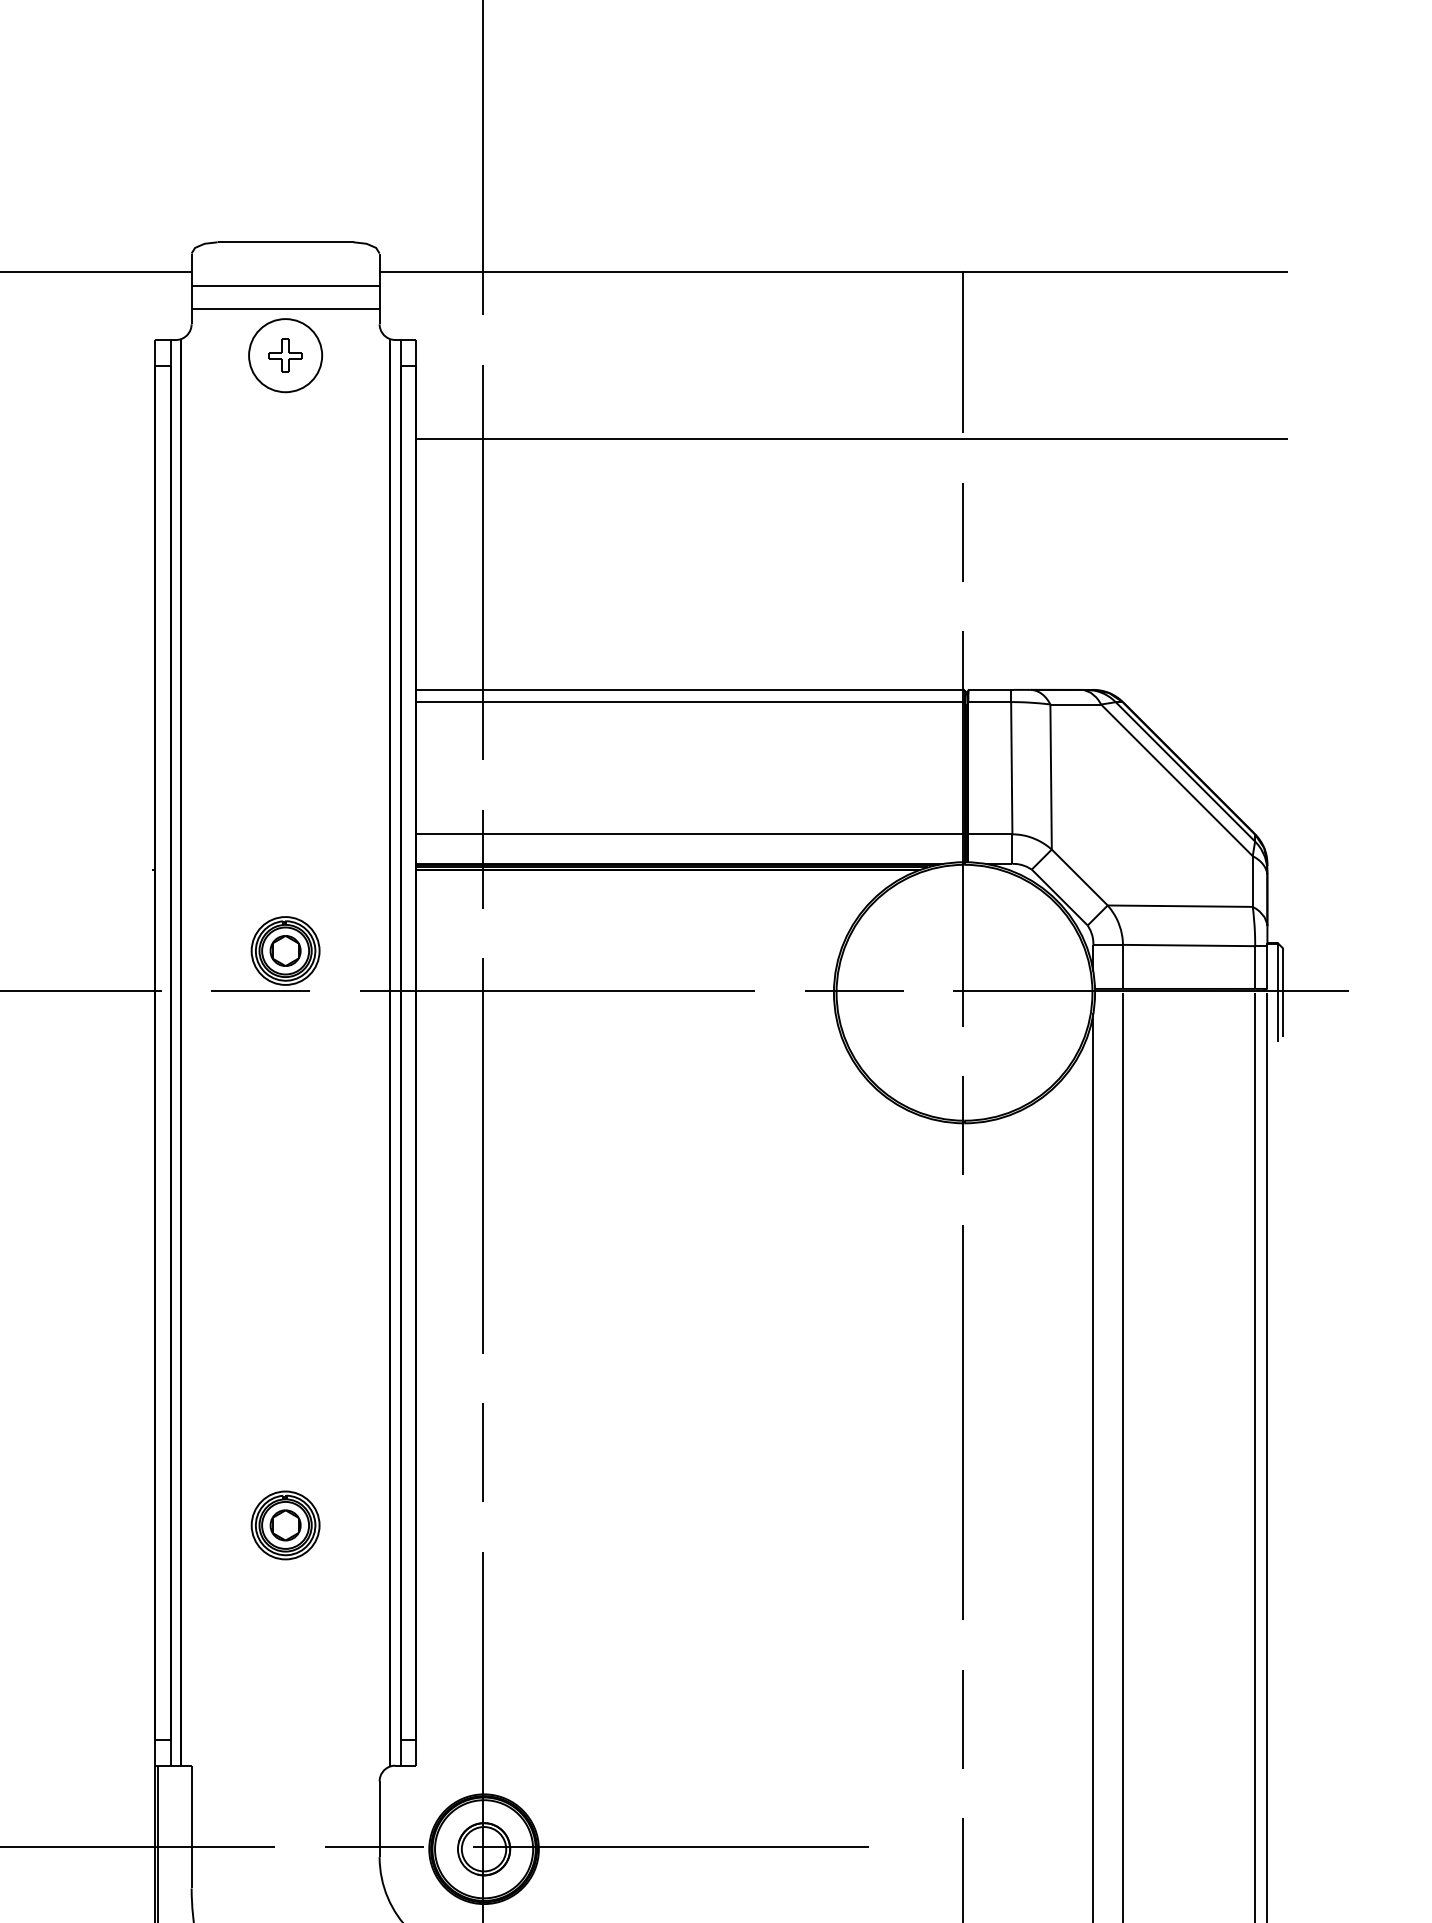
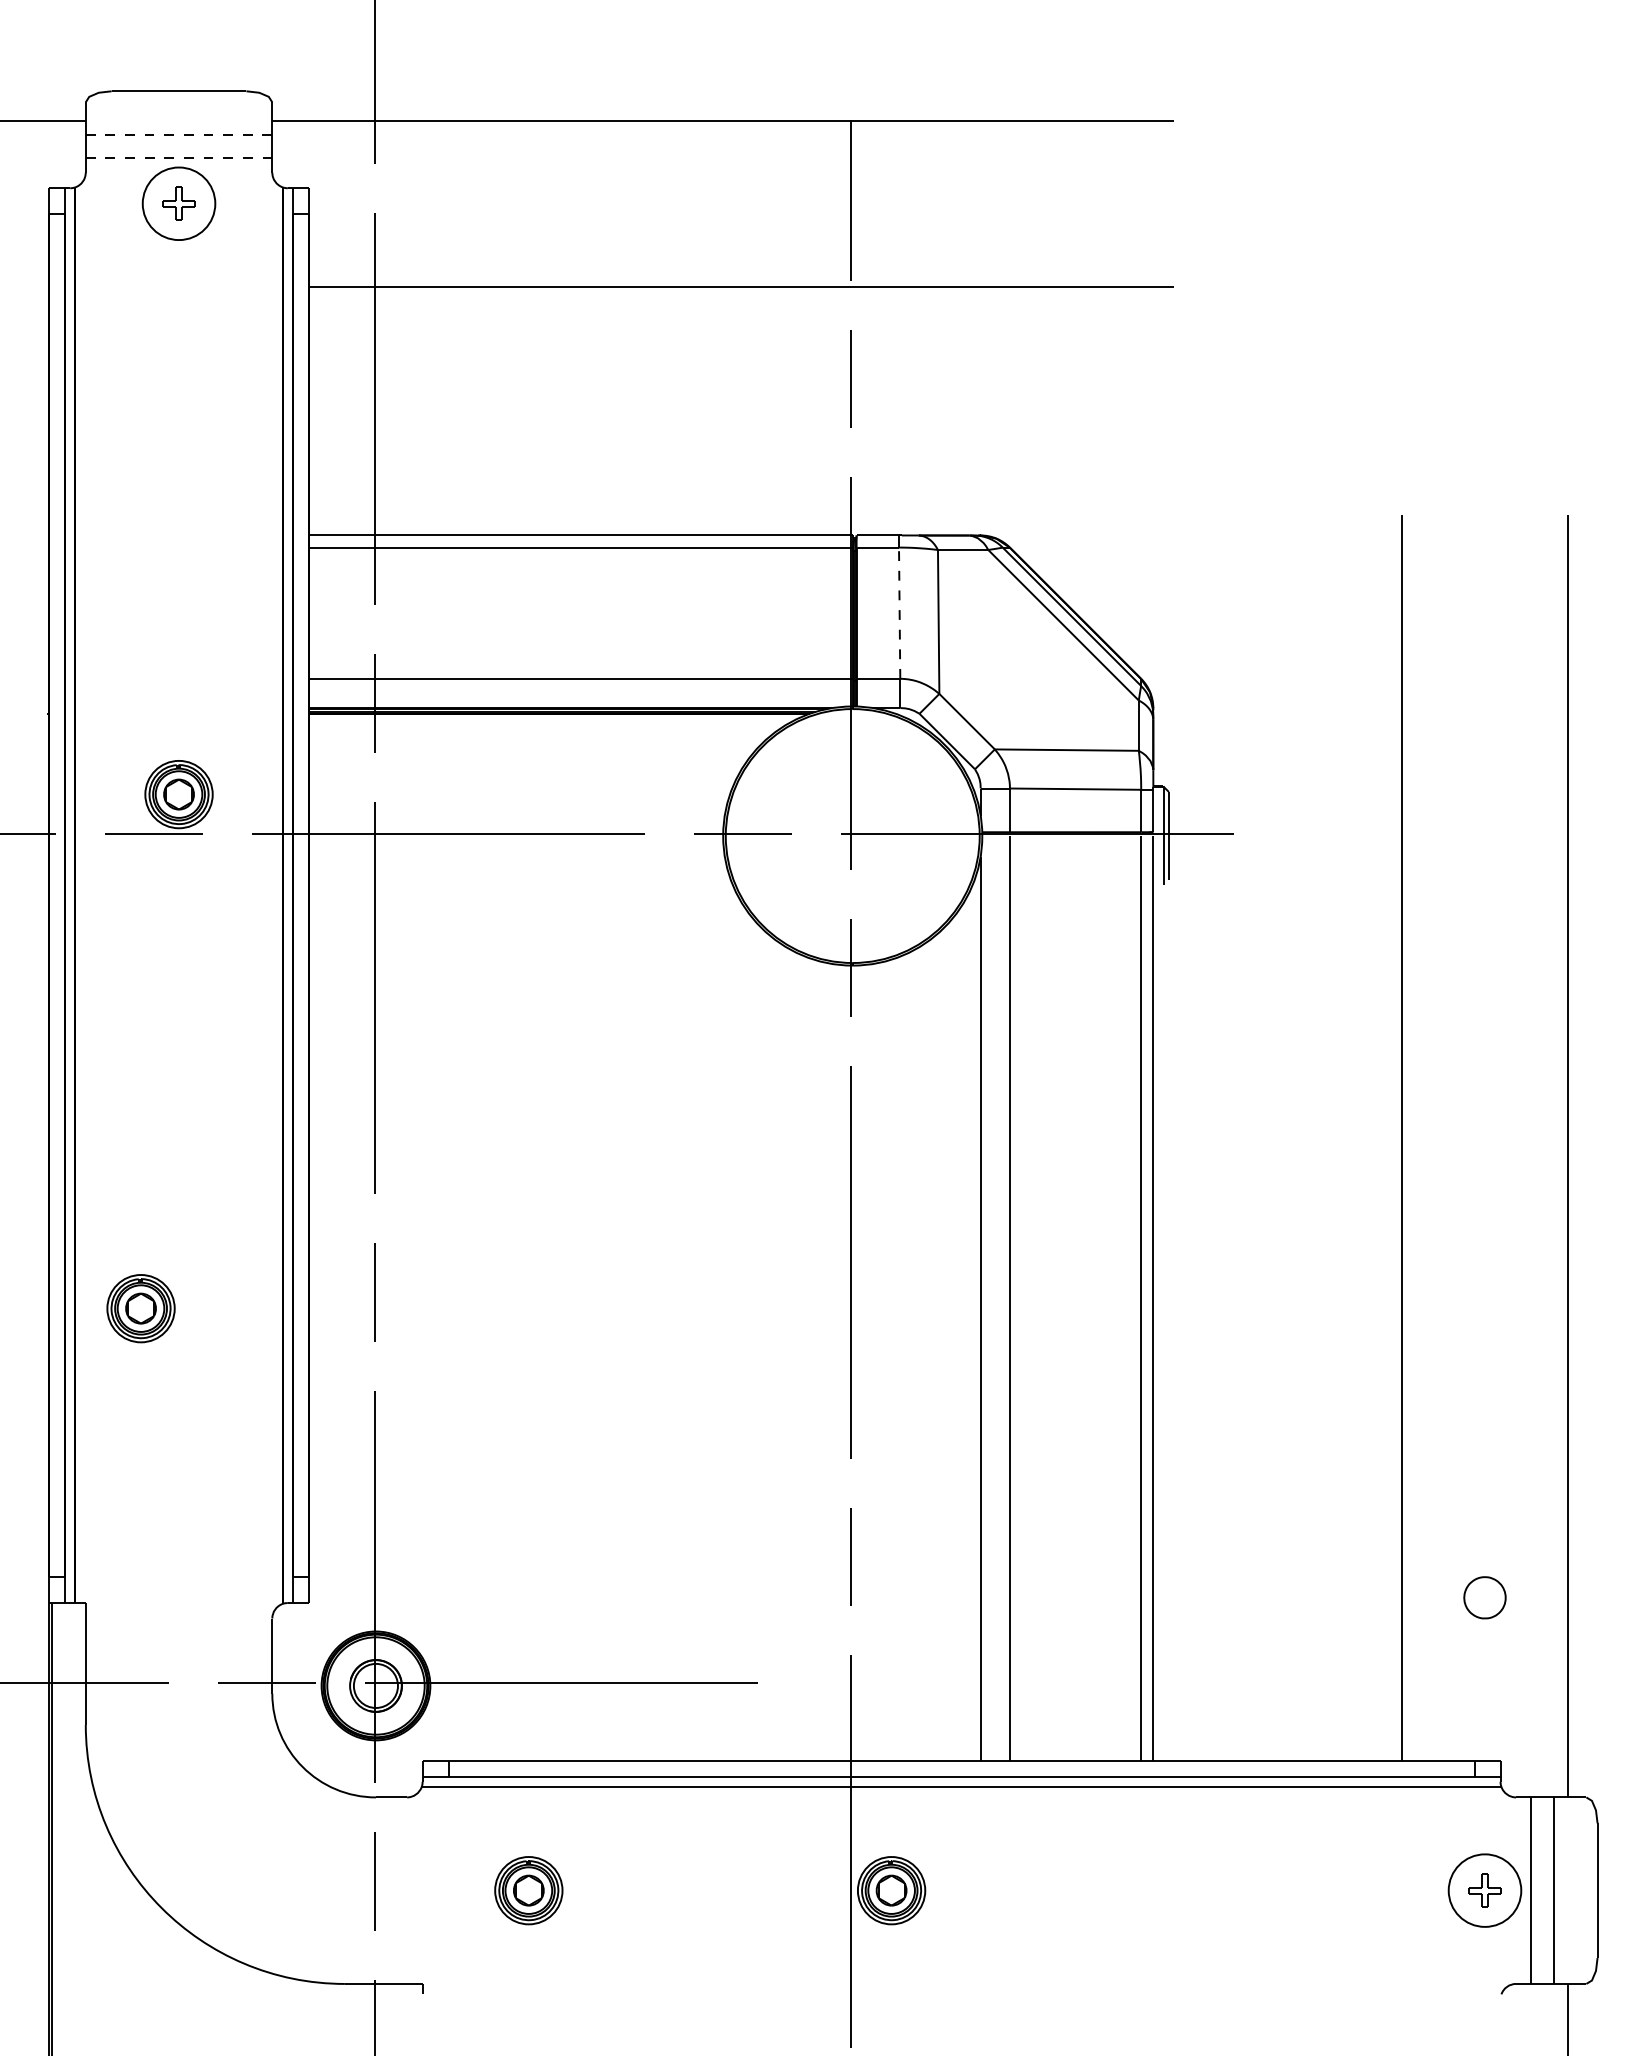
line: (286, 285) -> (179, 134), solid -> dashed
line: (285, 309) -> (178, 157), solid -> dashed
line: (1011, 768) -> (899, 613), solid -> dashed
part: (285, 1525) -> (140, 1308), moved

